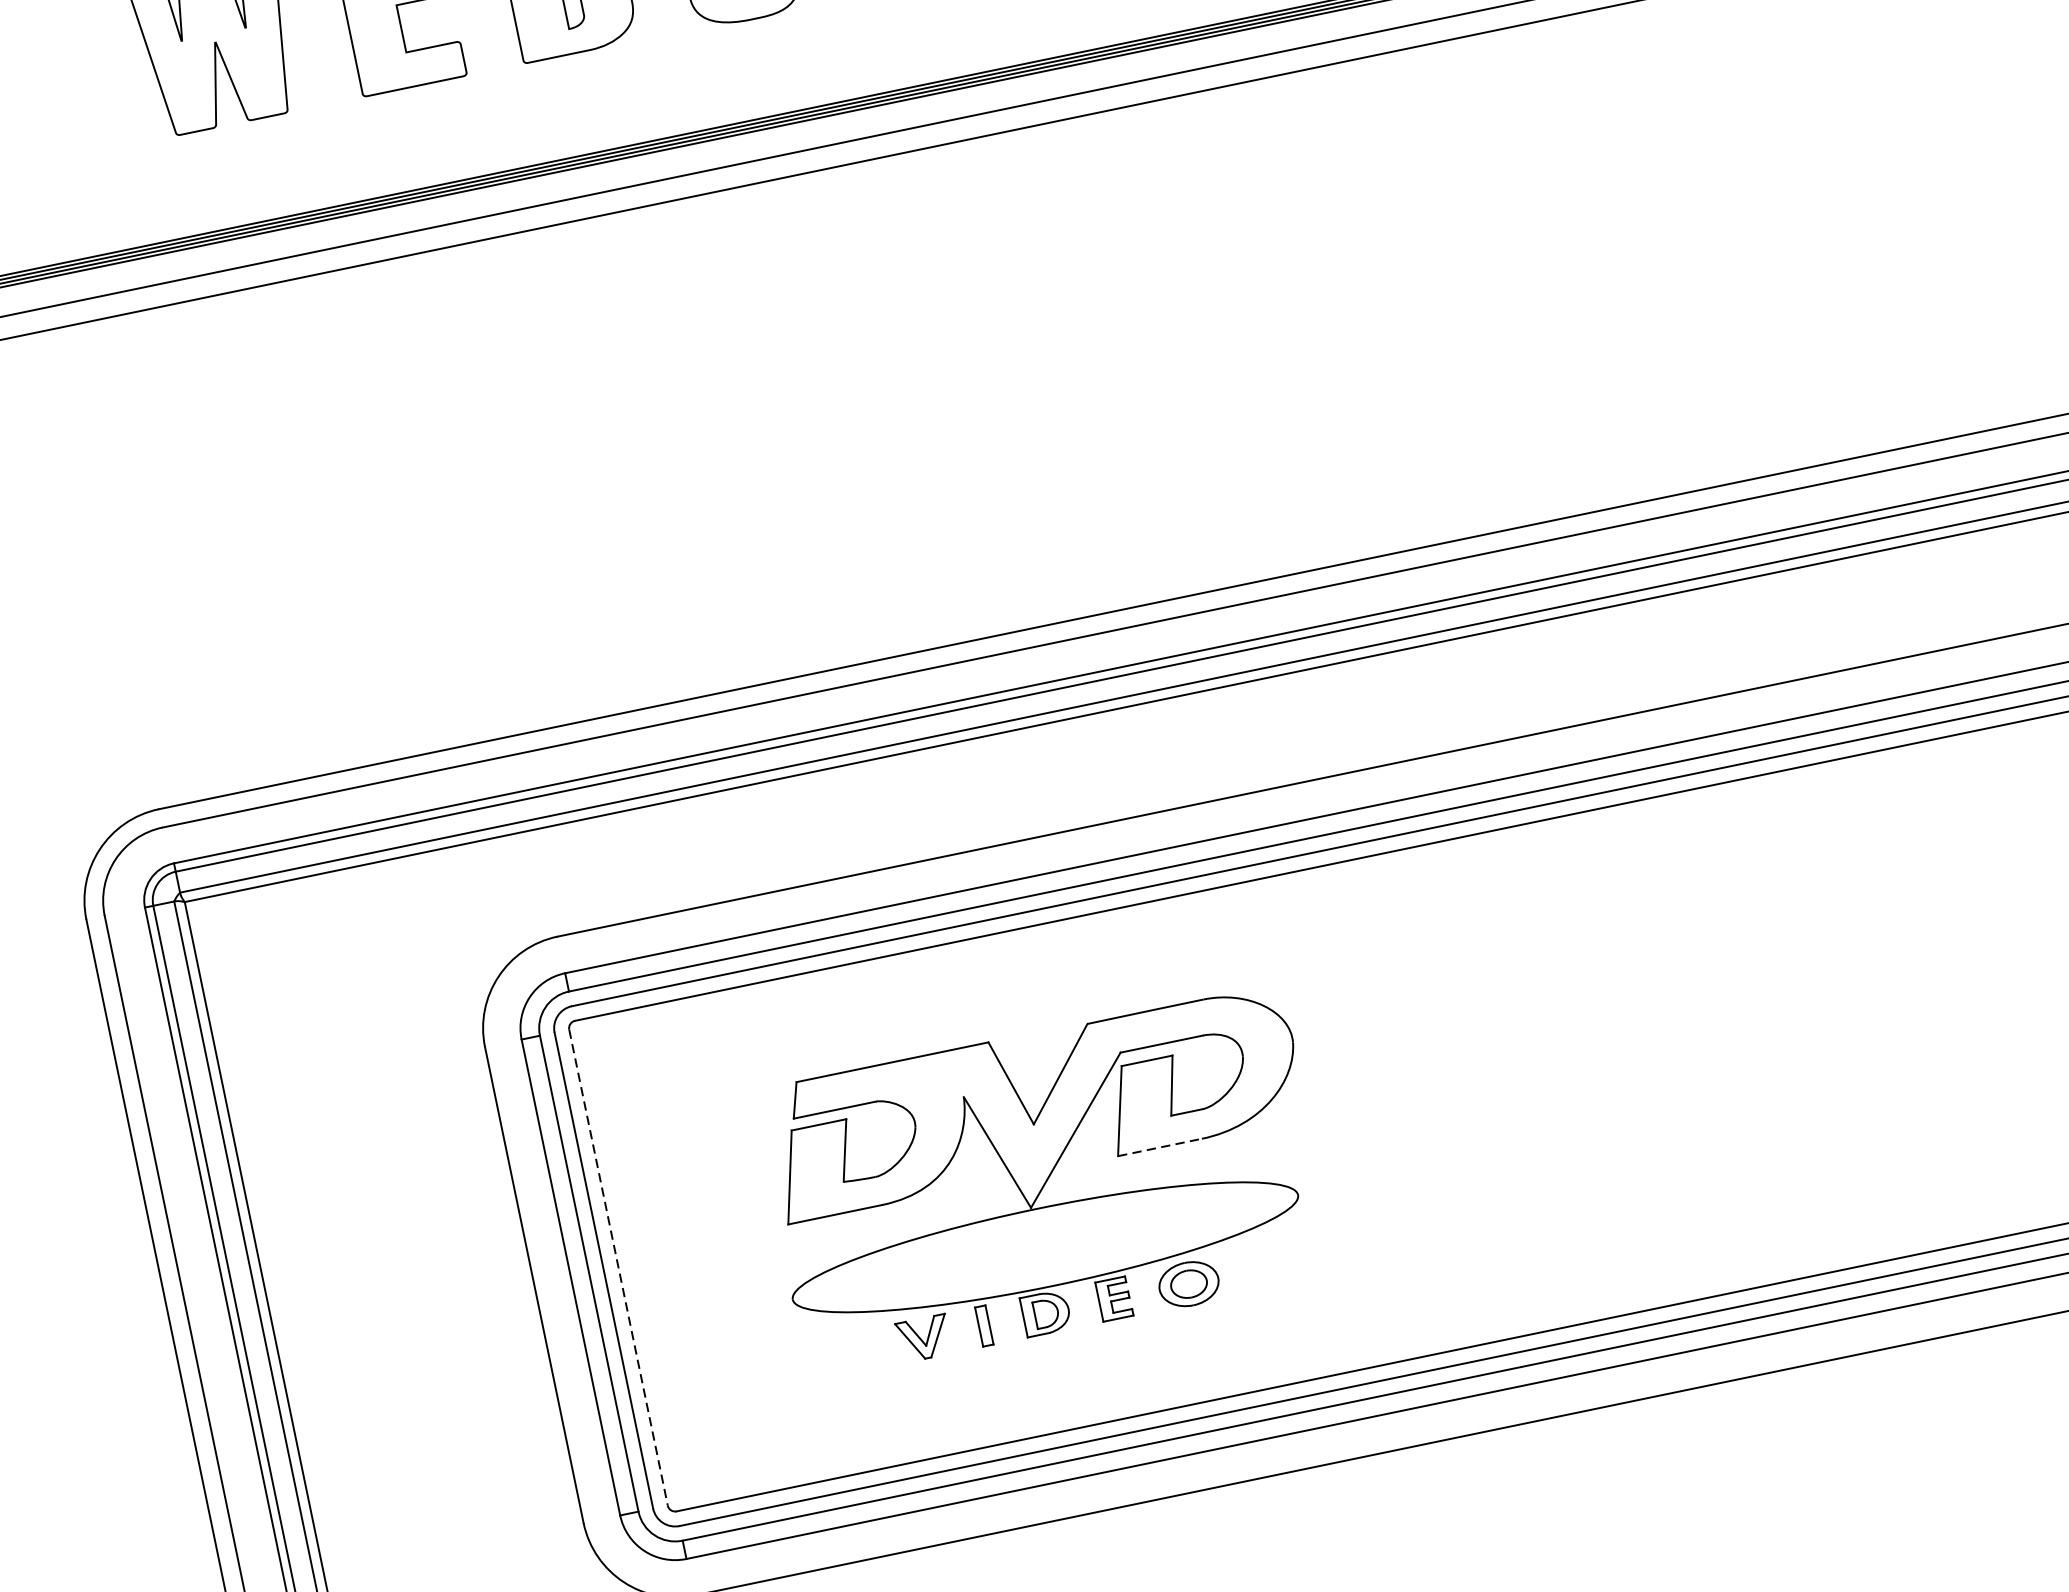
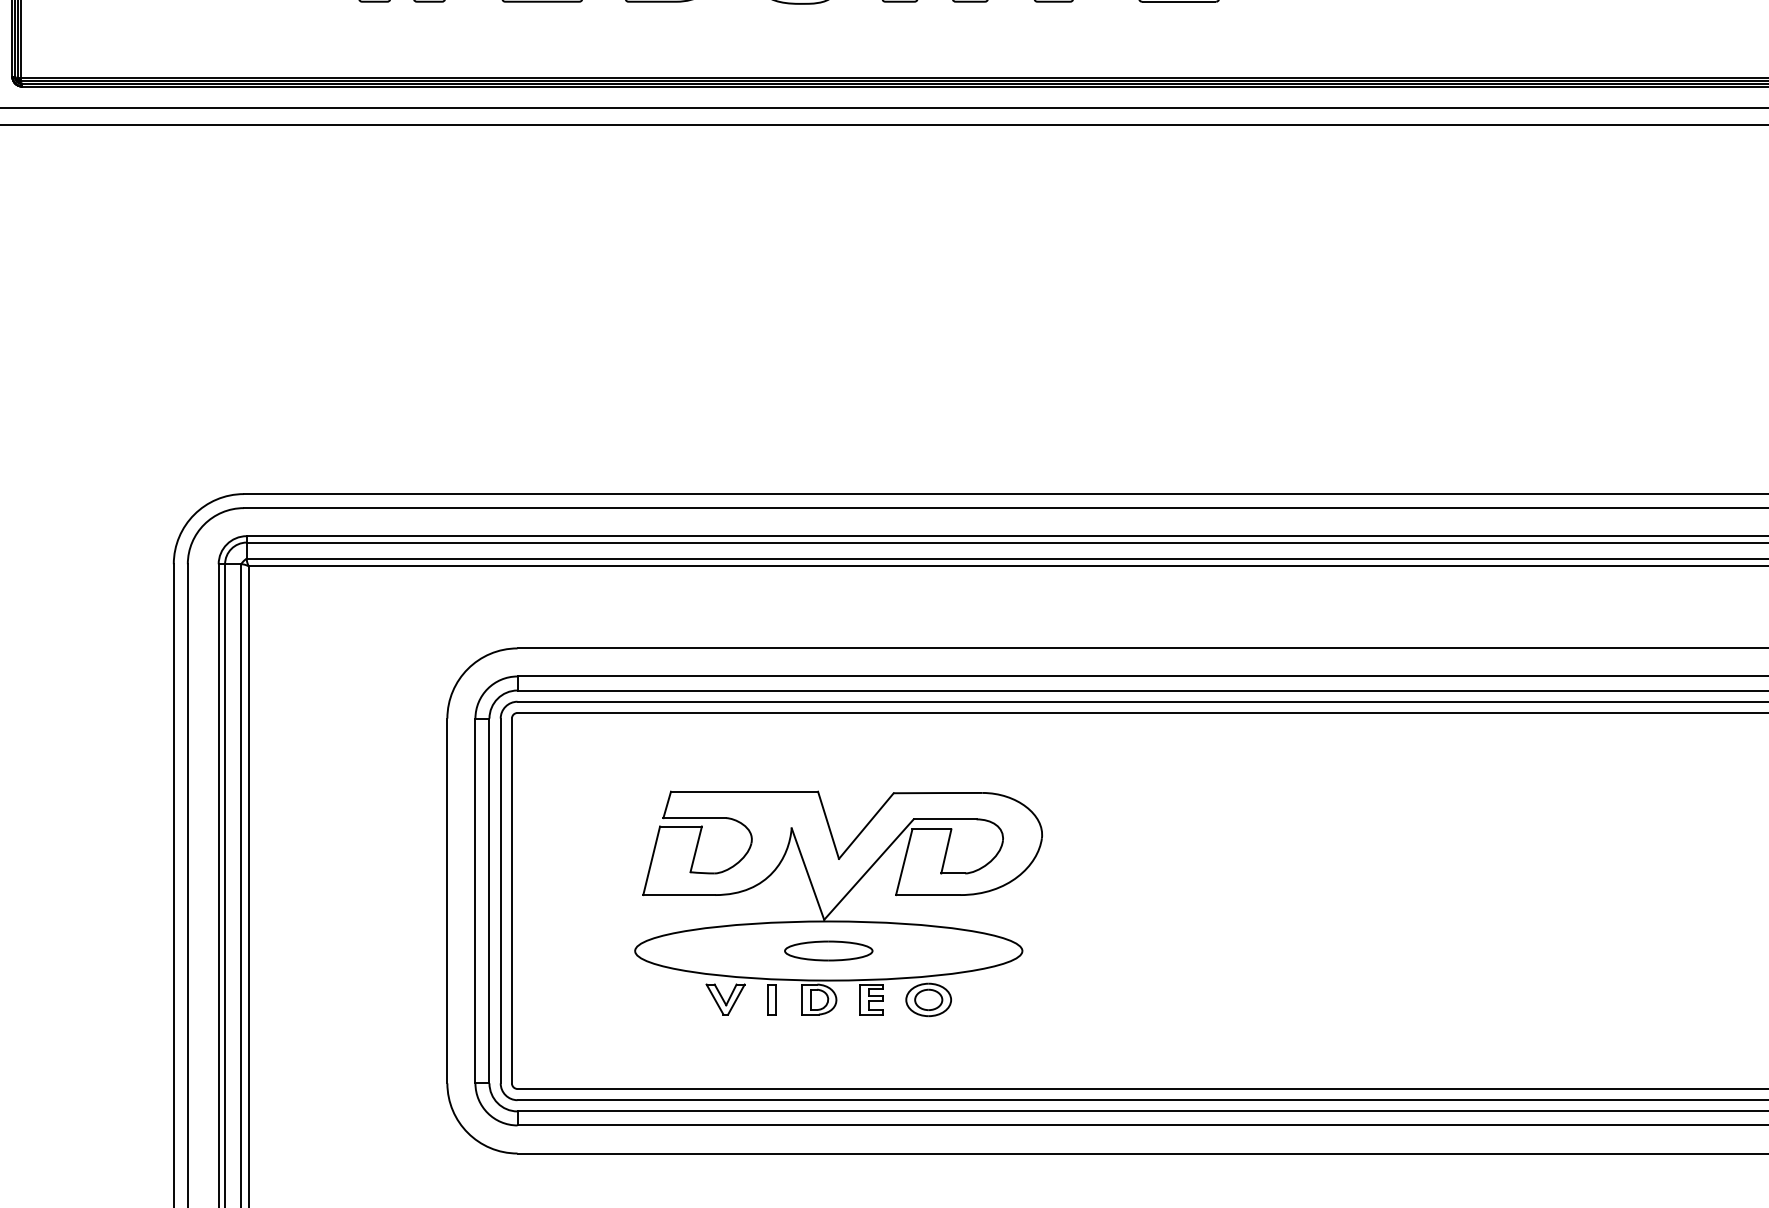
line: (1160, 1147) -> (928, 895), dashed -> solid
part: (1044, 1246) -> (828, 950), added
line: (618, 1268) -> (511, 901), dashed -> solid

